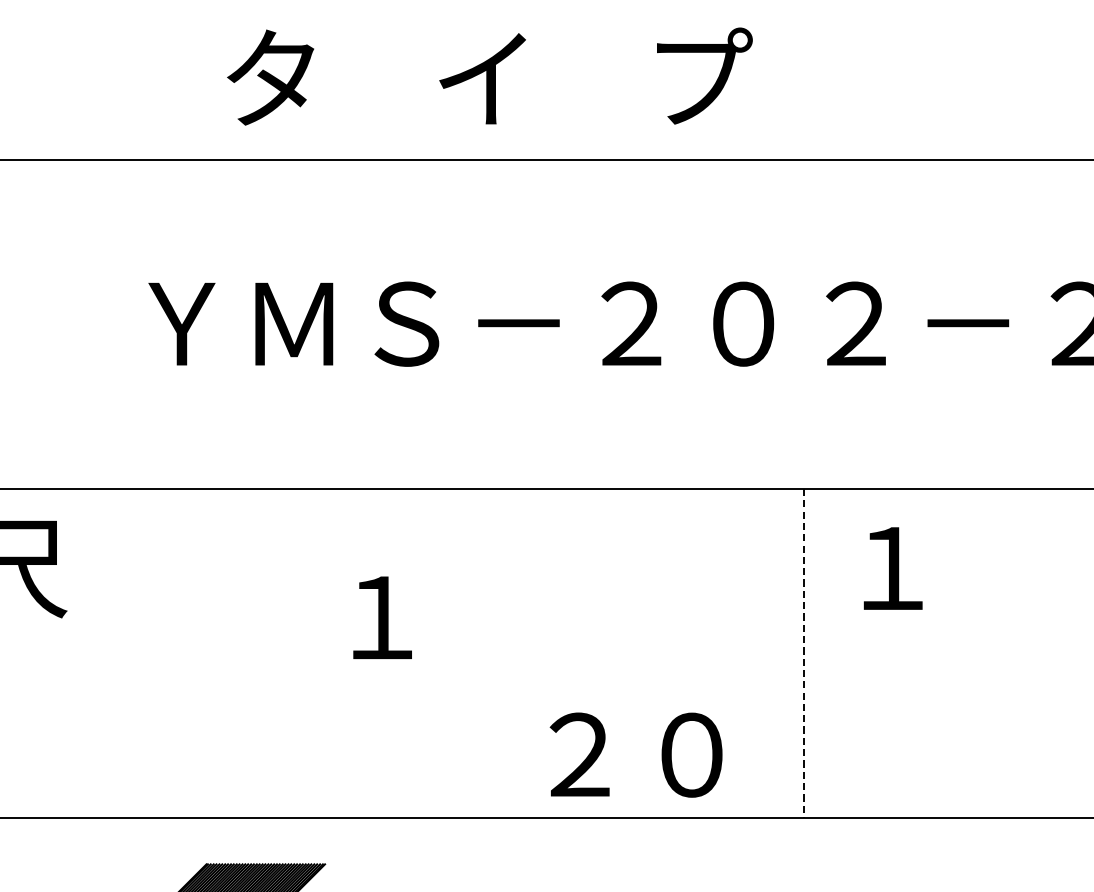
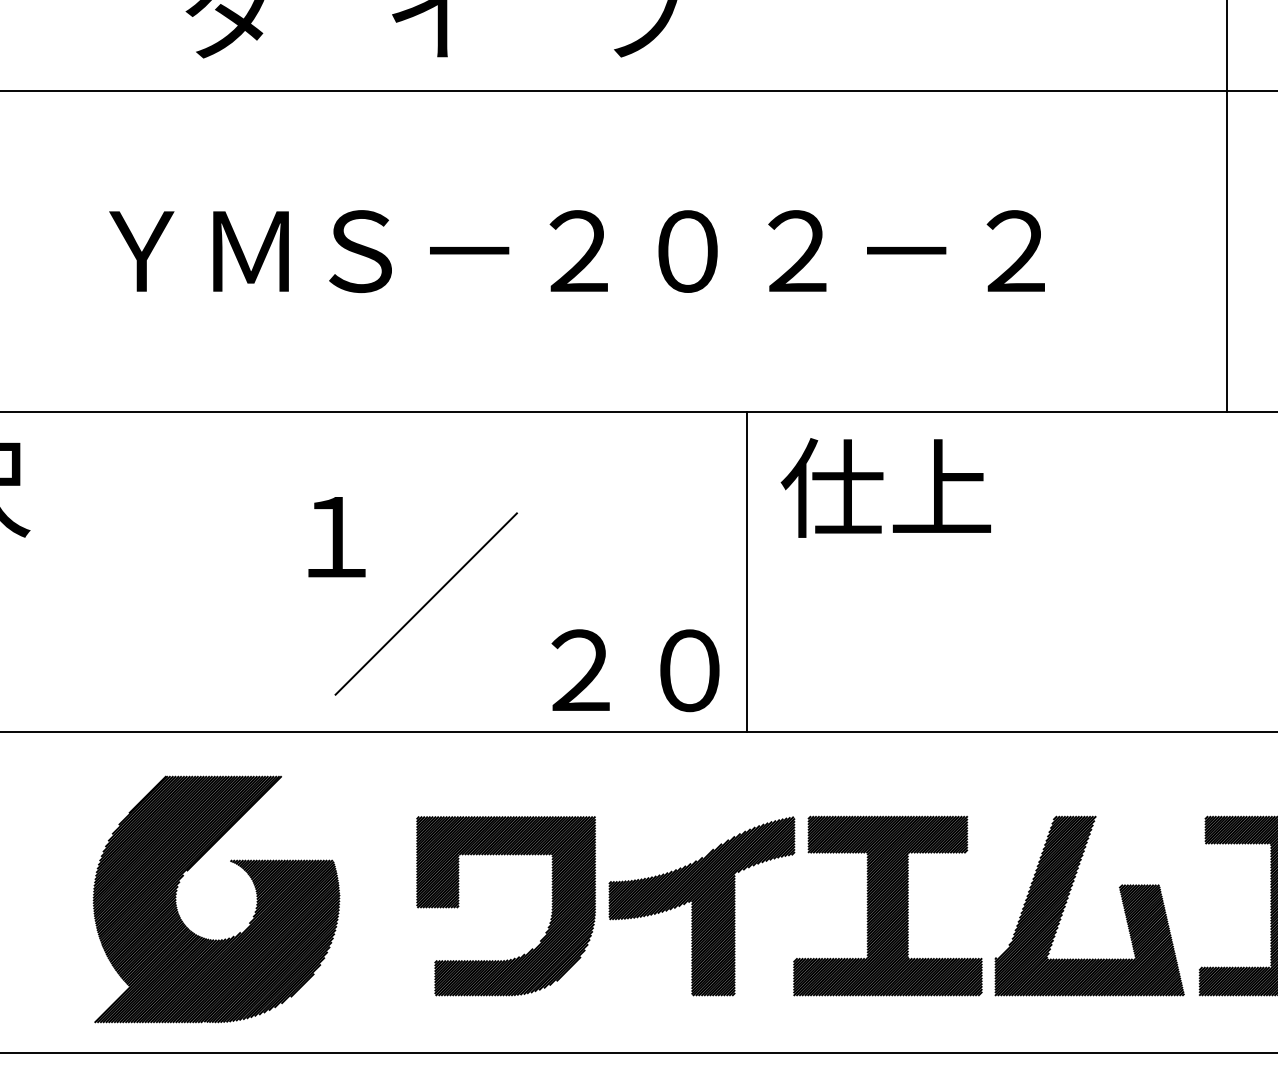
text: (946, 566) -> (885, 487), １ -> 仕上
line: (803, 654) -> (746, 572), dashed -> solid
line: (473, 686) -> (425, 603), added
text: (636, 754) -> (635, 670), moved

